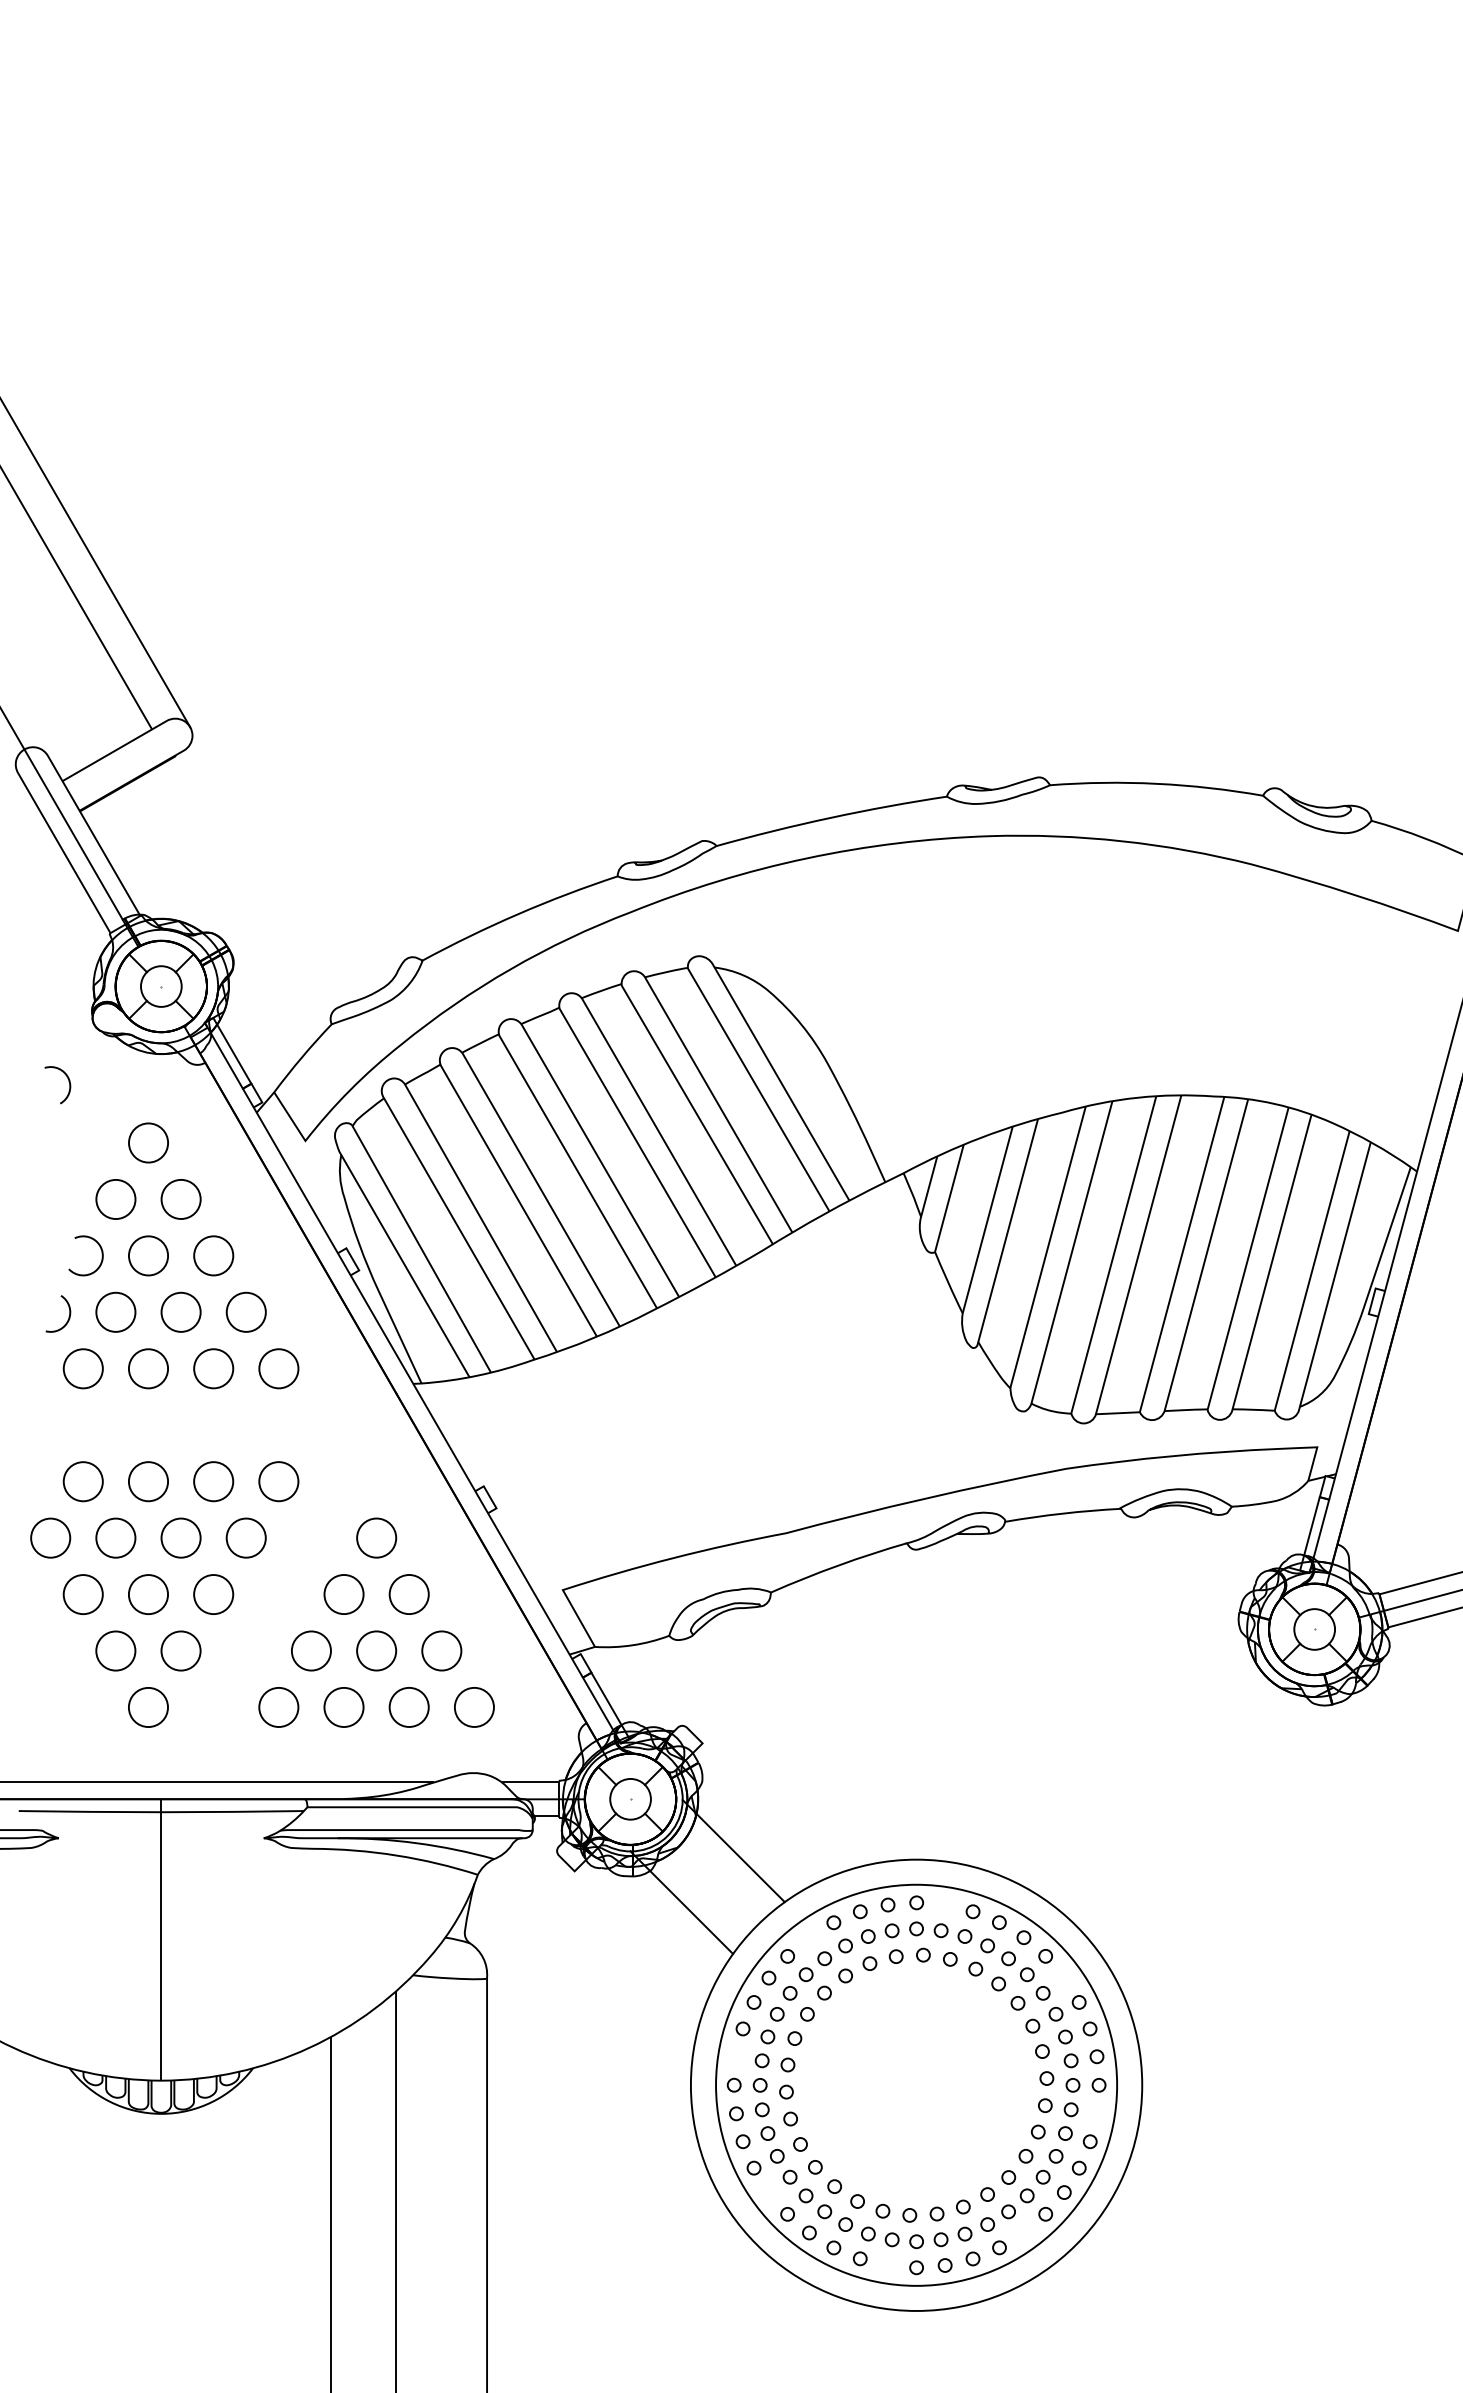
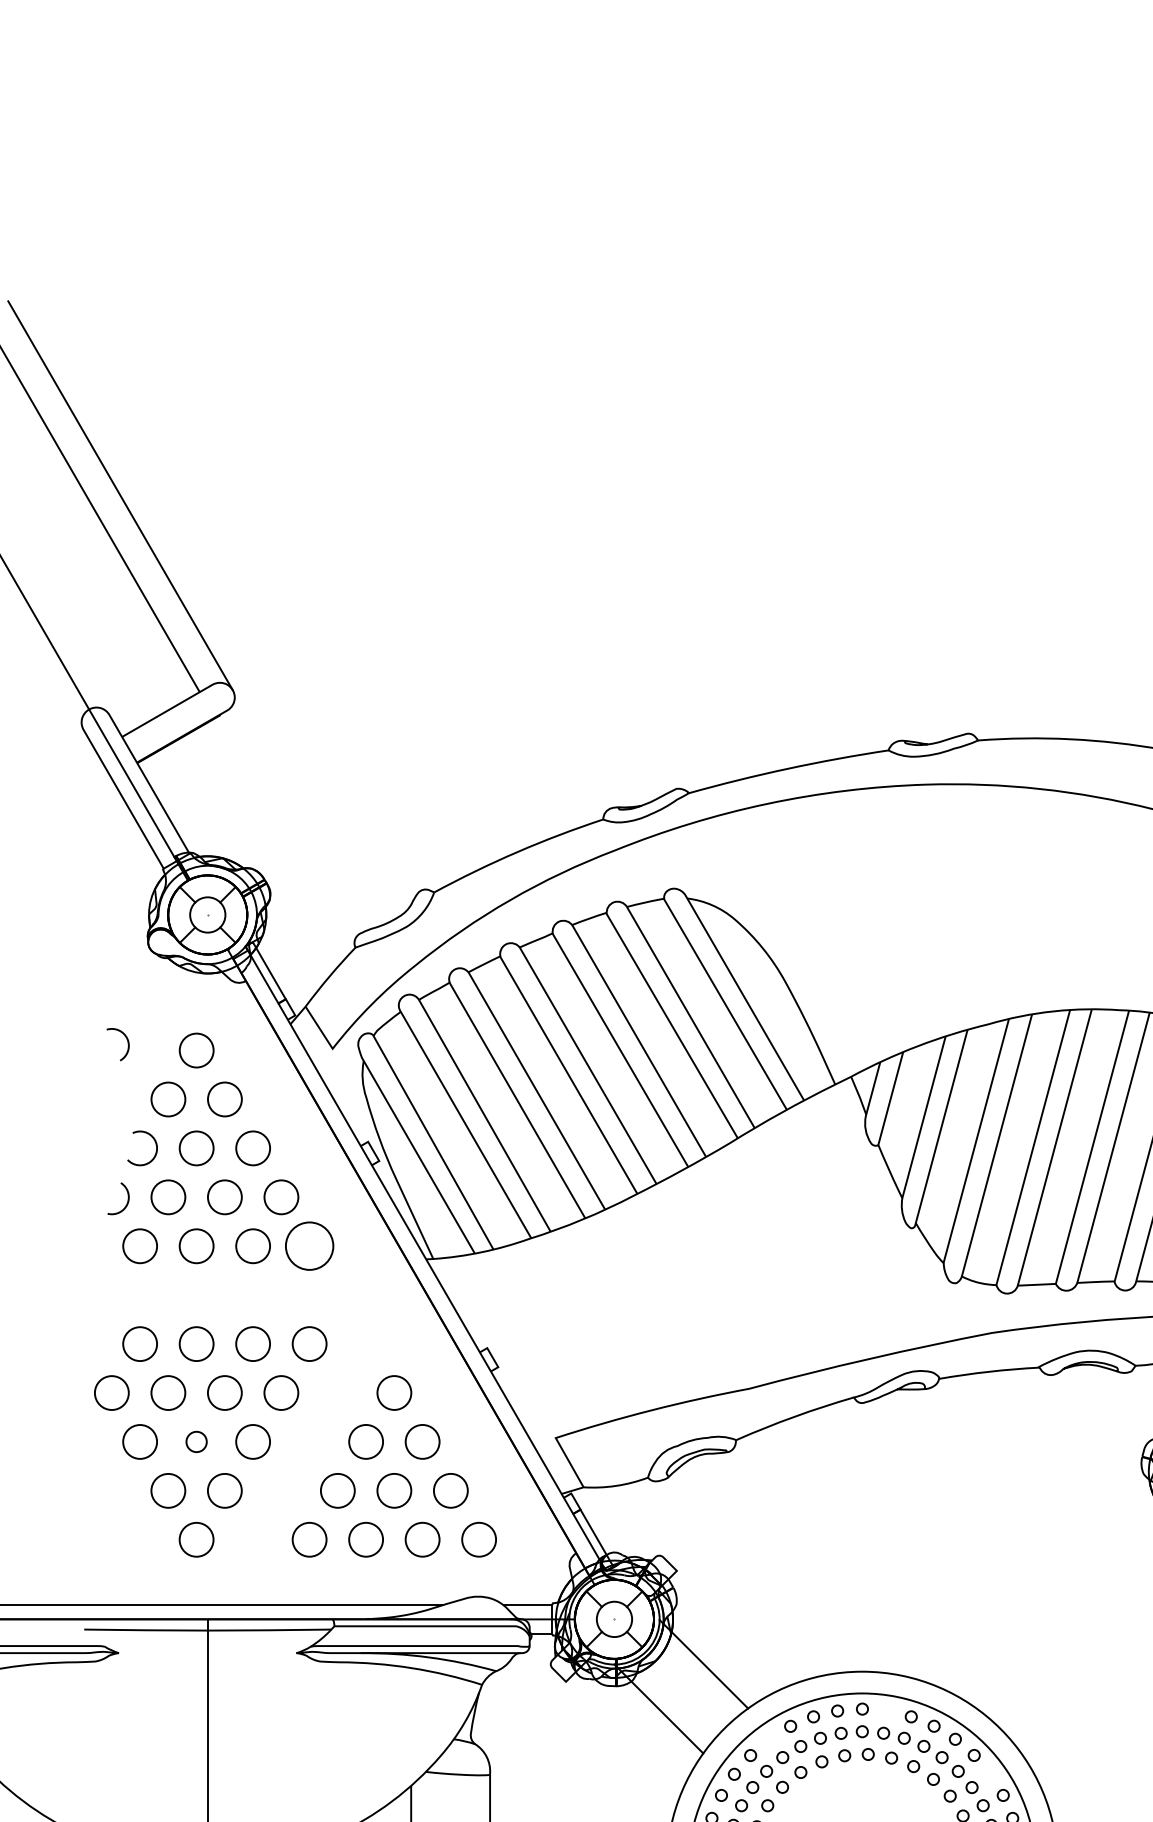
arc: (68, 1082) -> (127, 1042), moved
circle: (278, 1368) -> (309, 1246), size x1.4
circle: (148, 1594) -> (196, 1441), size x0.6

